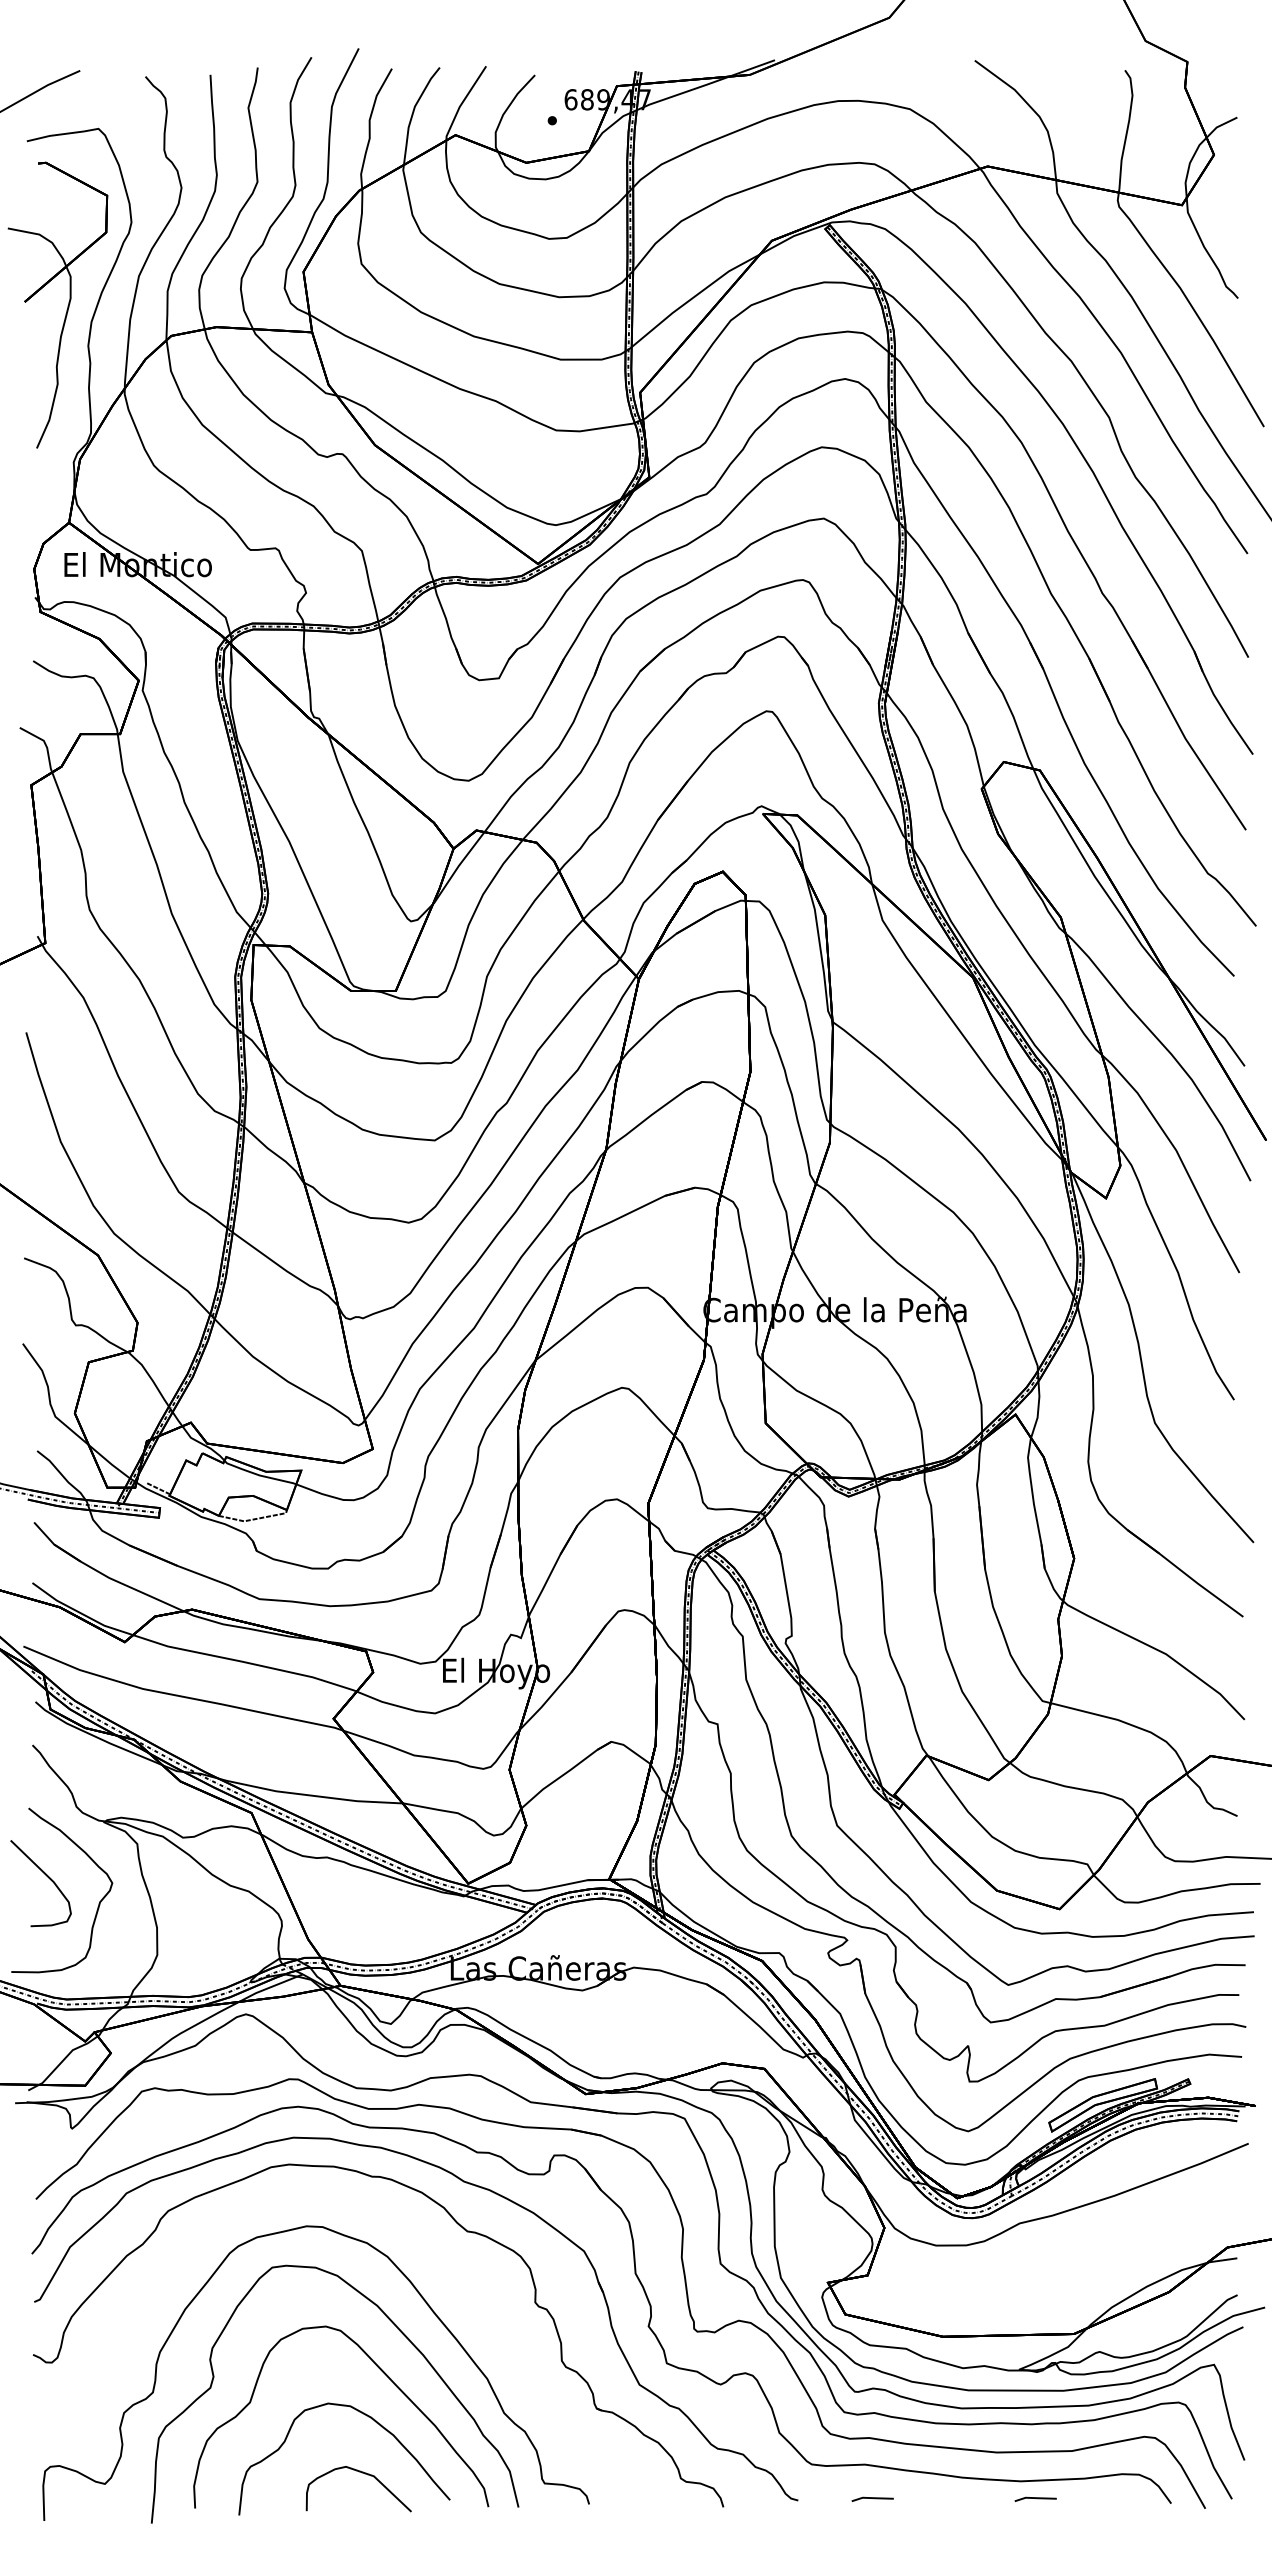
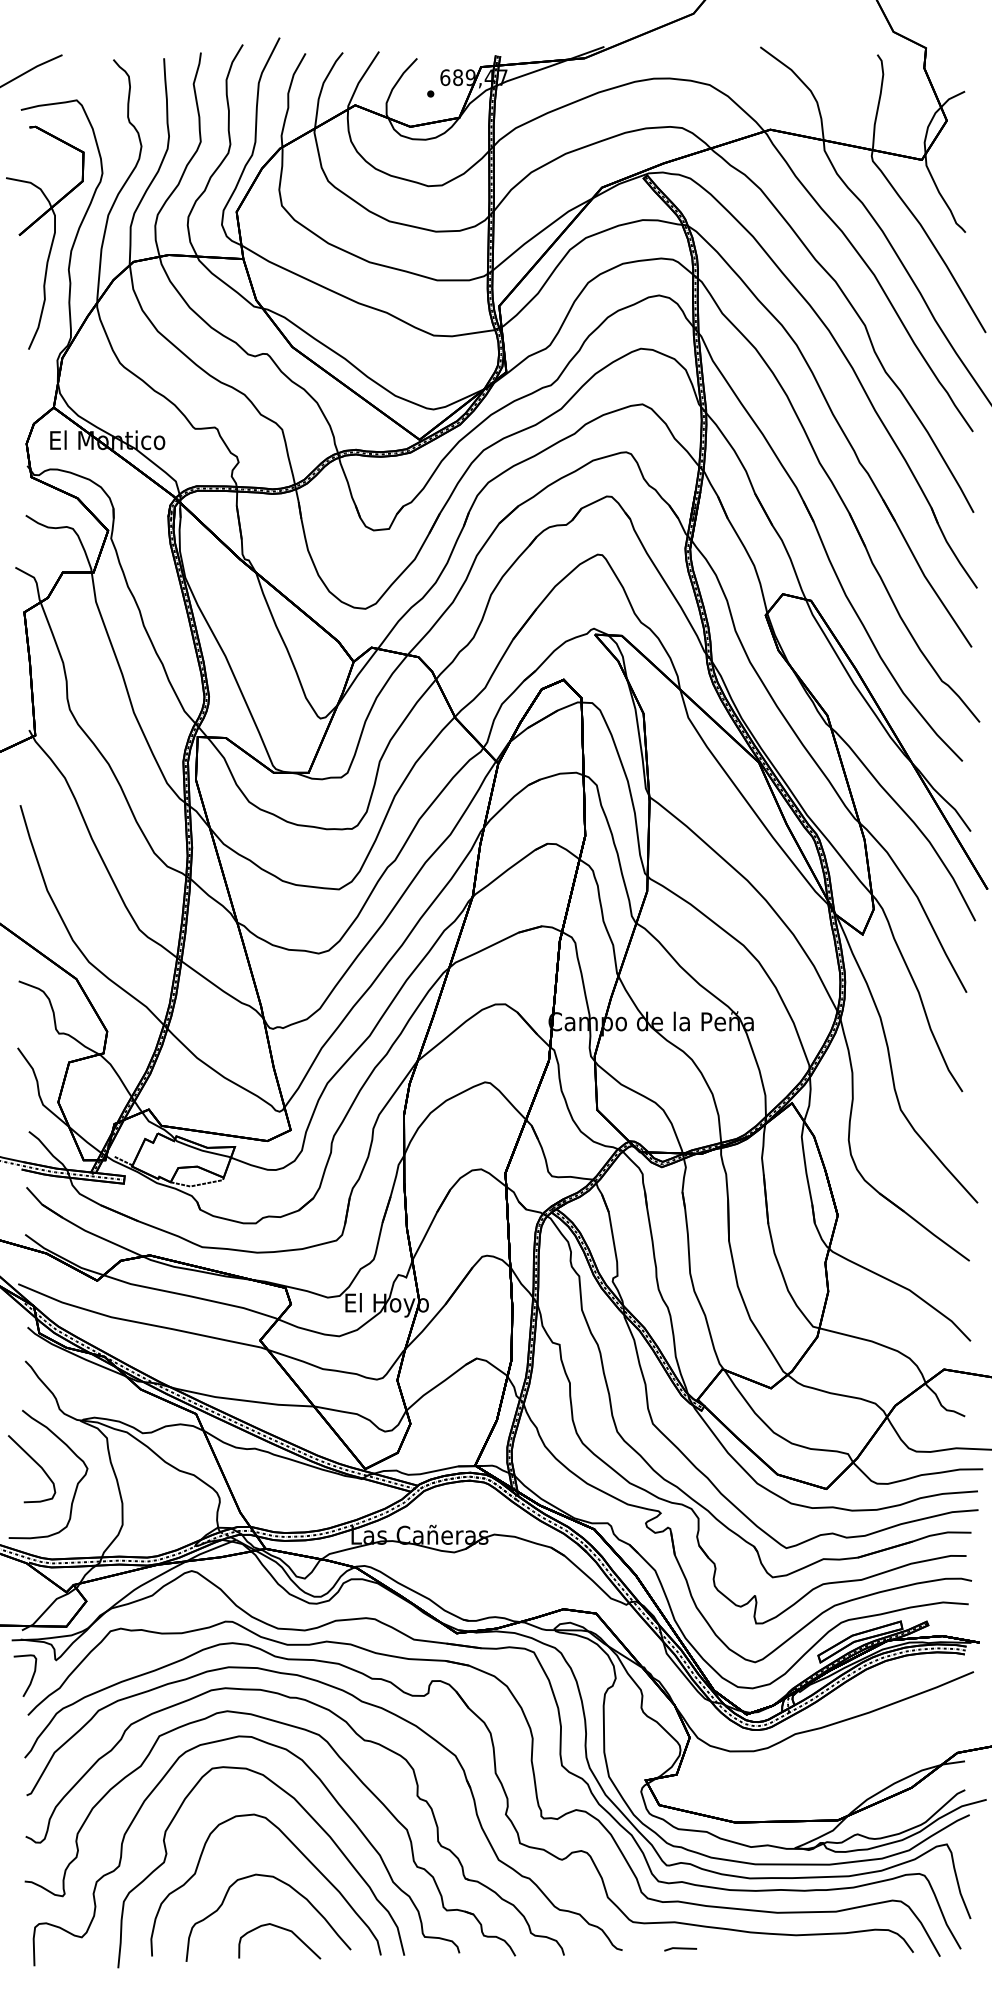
curve: (40, 2151) -> (31, 1678), added
part: (443, 2263) -> (345, 1765), added
line: (1035, 2498) -> (807, 1948), removed

